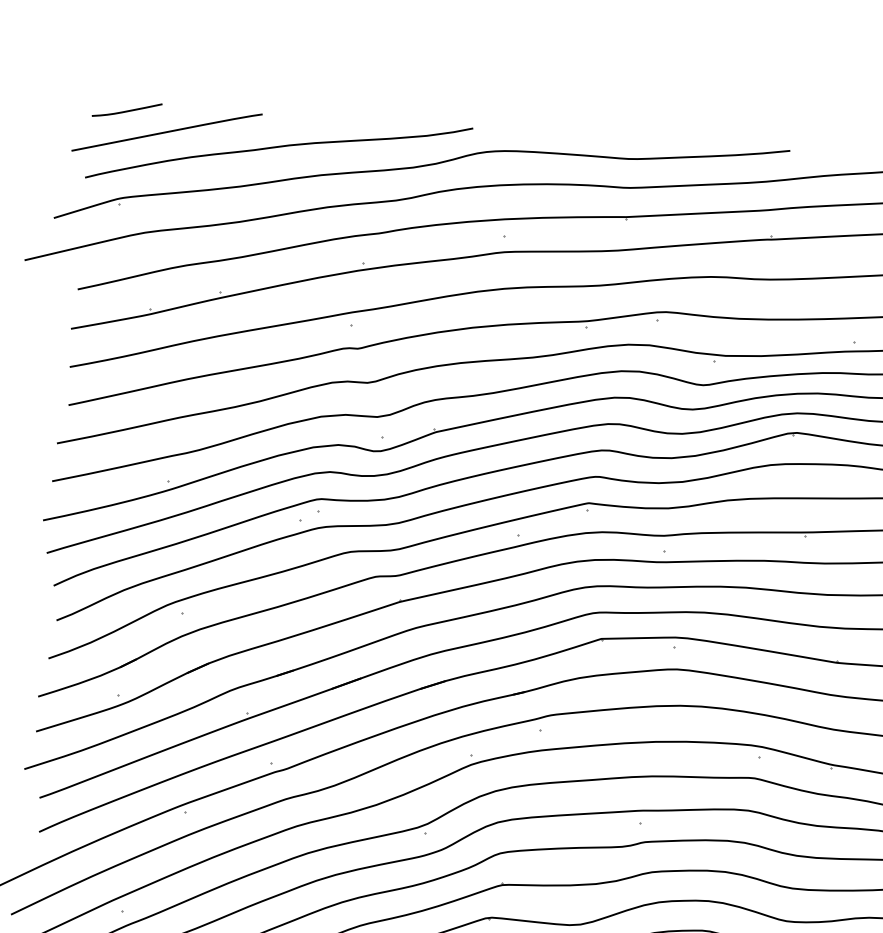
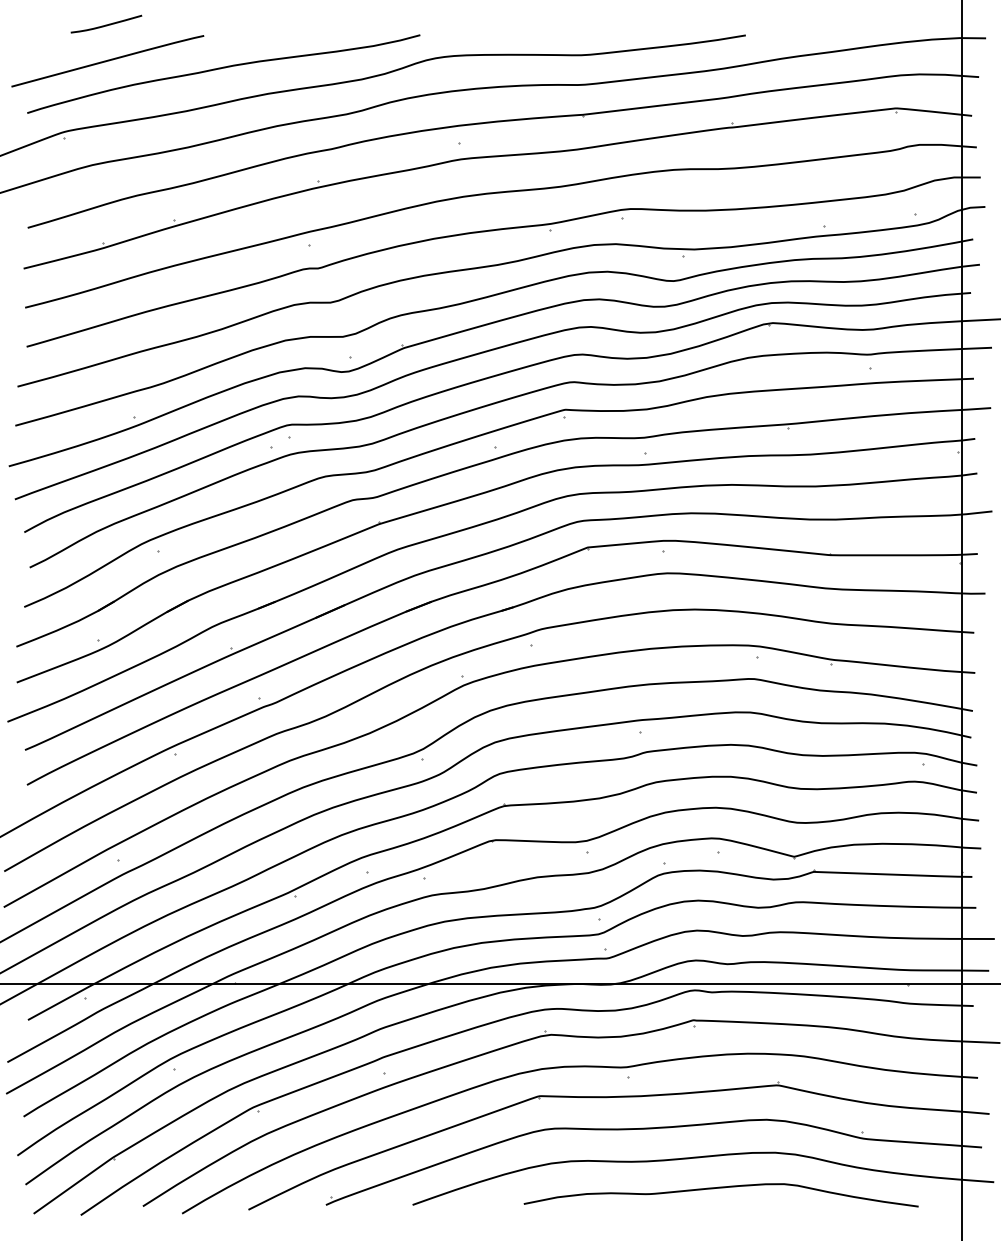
curve: (127, 110) -> (106, 24), moved

